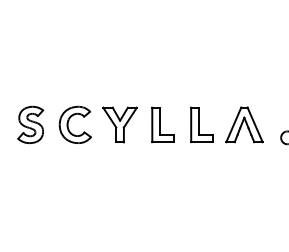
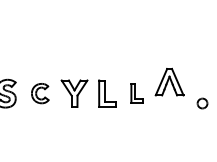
part: (74, 124) -> (39, 93), size x0.7
part: (201, 124) -> (136, 93), size x0.7
part: (244, 124) -> (169, 81), moved

